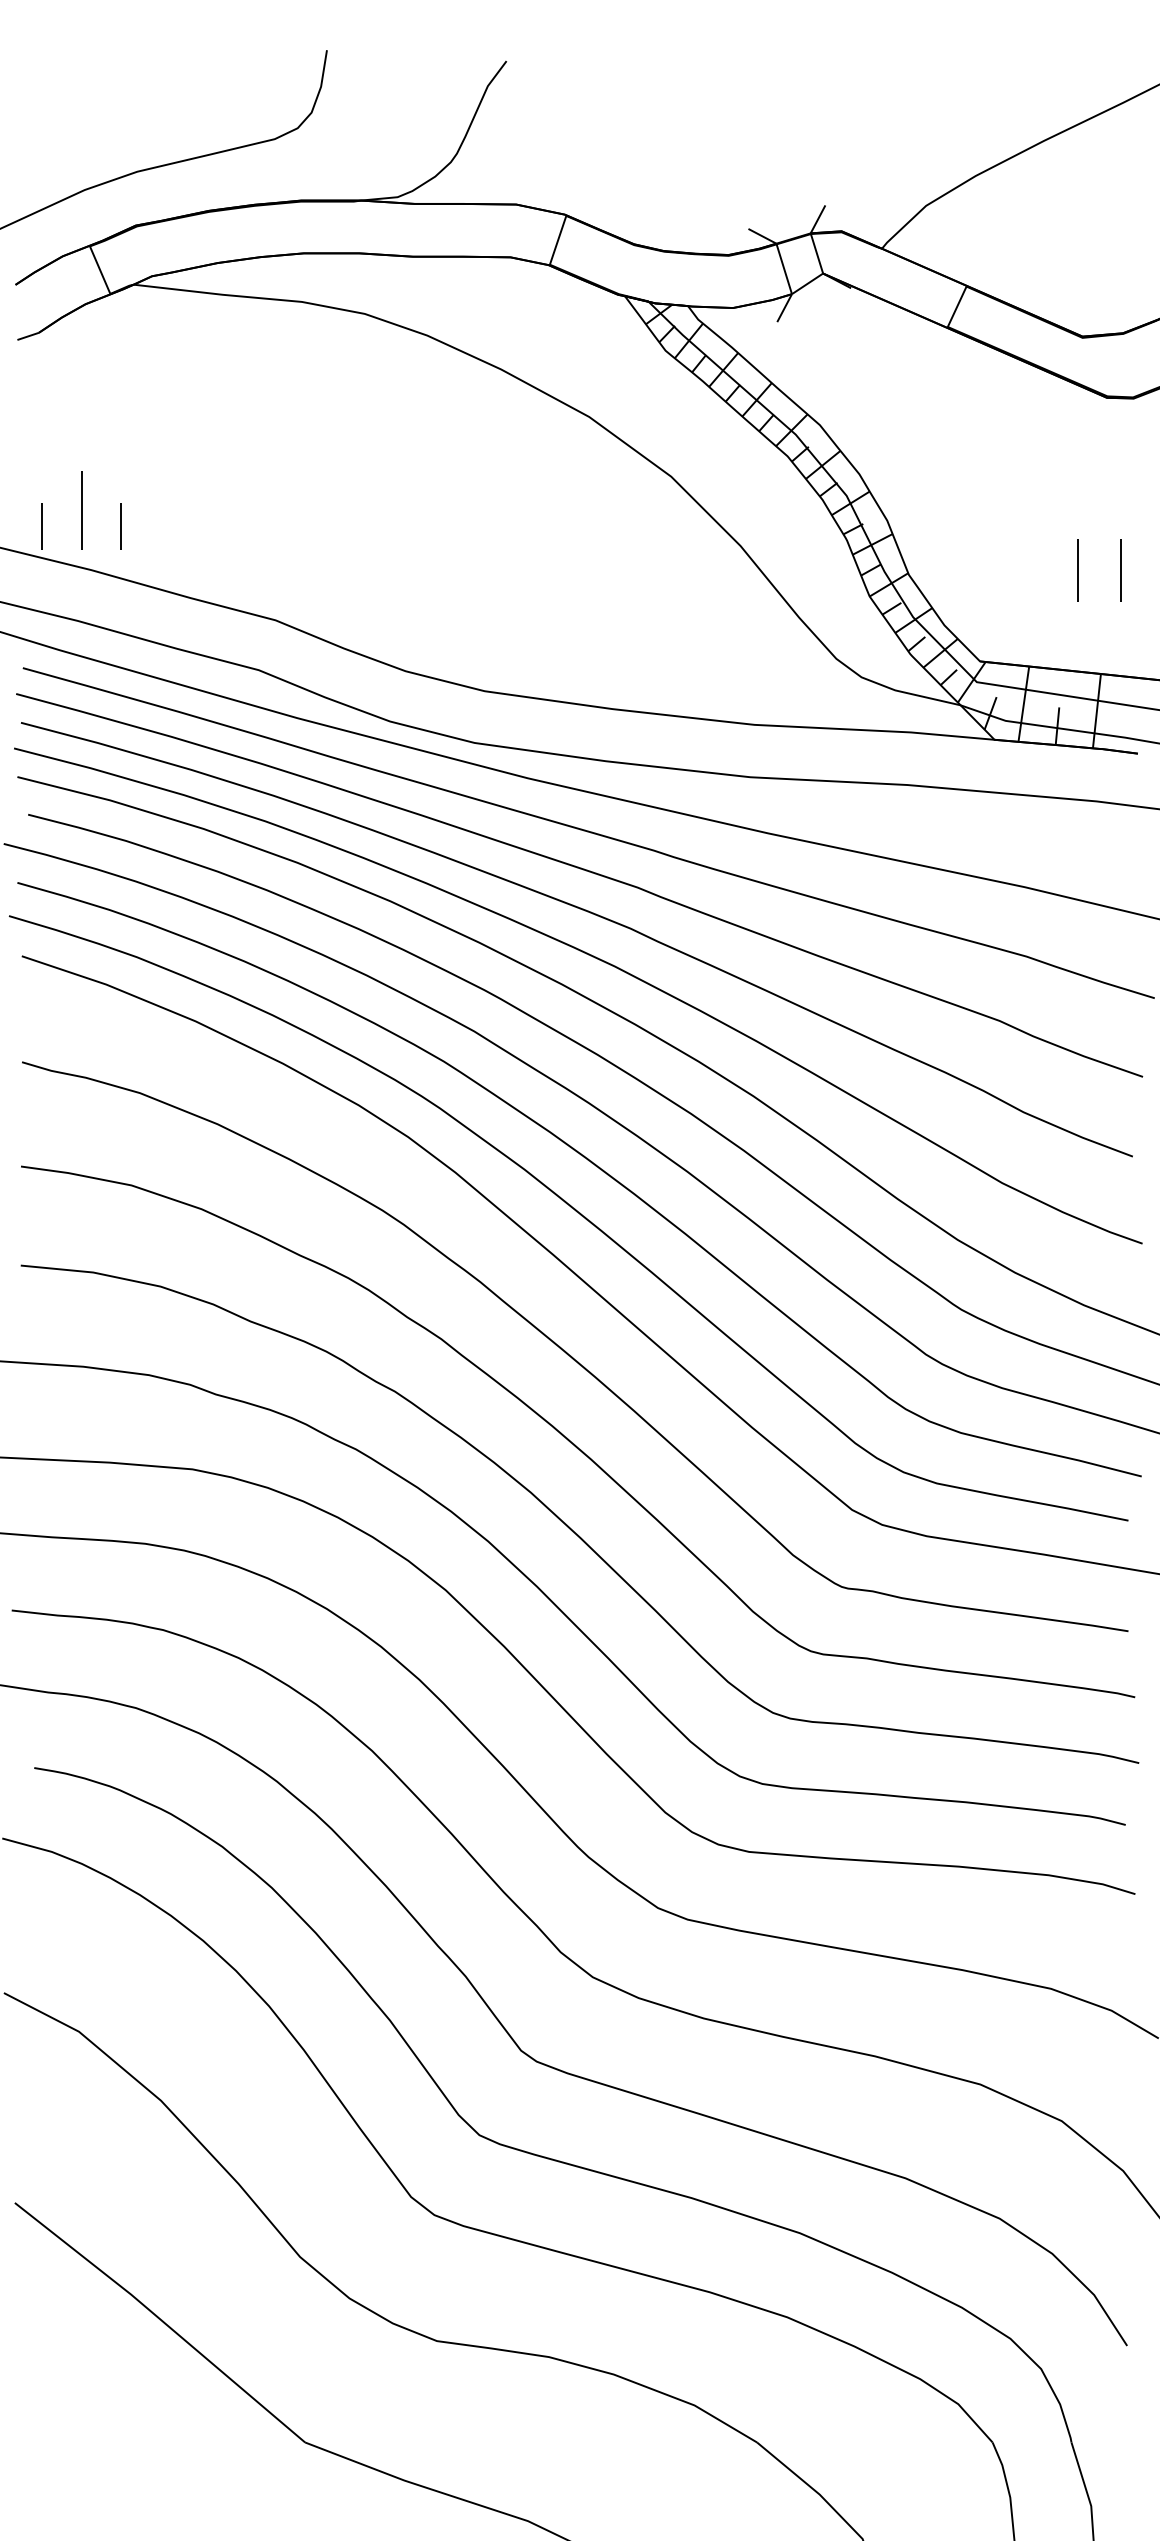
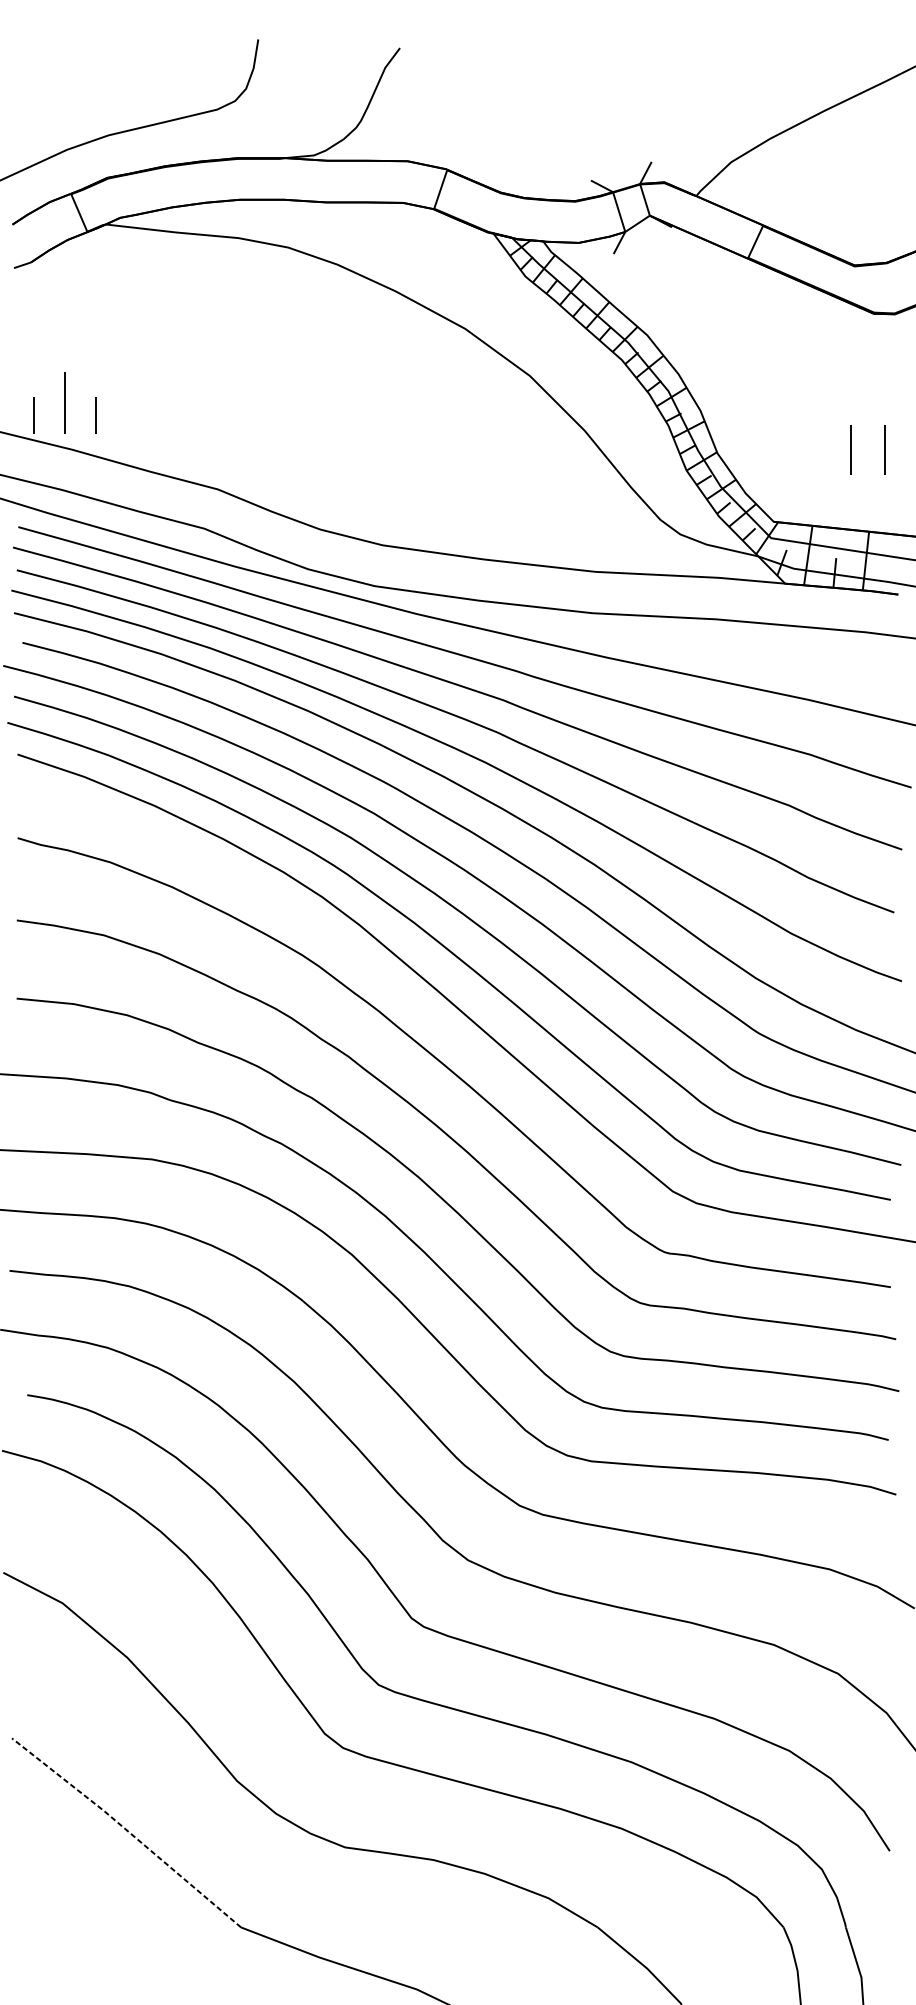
line: (160, 2319) -> (126, 1830), solid -> dashed

